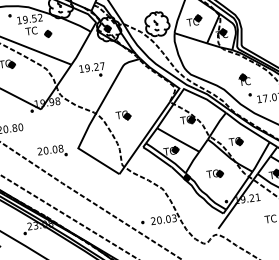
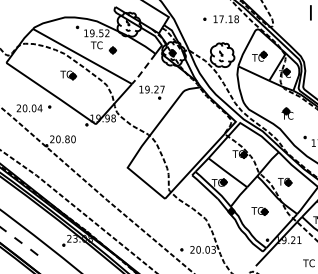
line: (80, 48) -> (143, 69), solid -> dashed
part: (244, 79) -> (287, 113), moved
part: (123, 115) -> (176, 141), removed
part: (52, 151) -> (101, 167), removed

